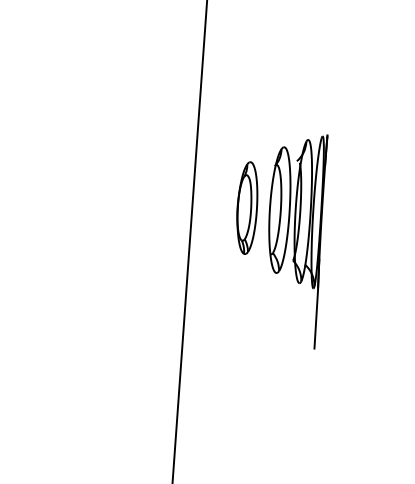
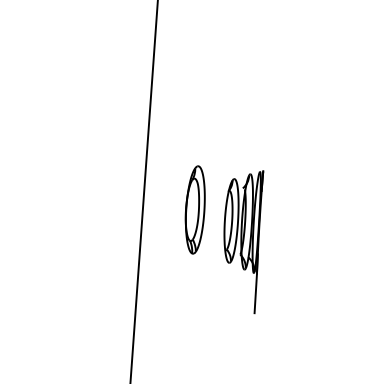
part: (298, 241) -> (243, 241), size x0.7

